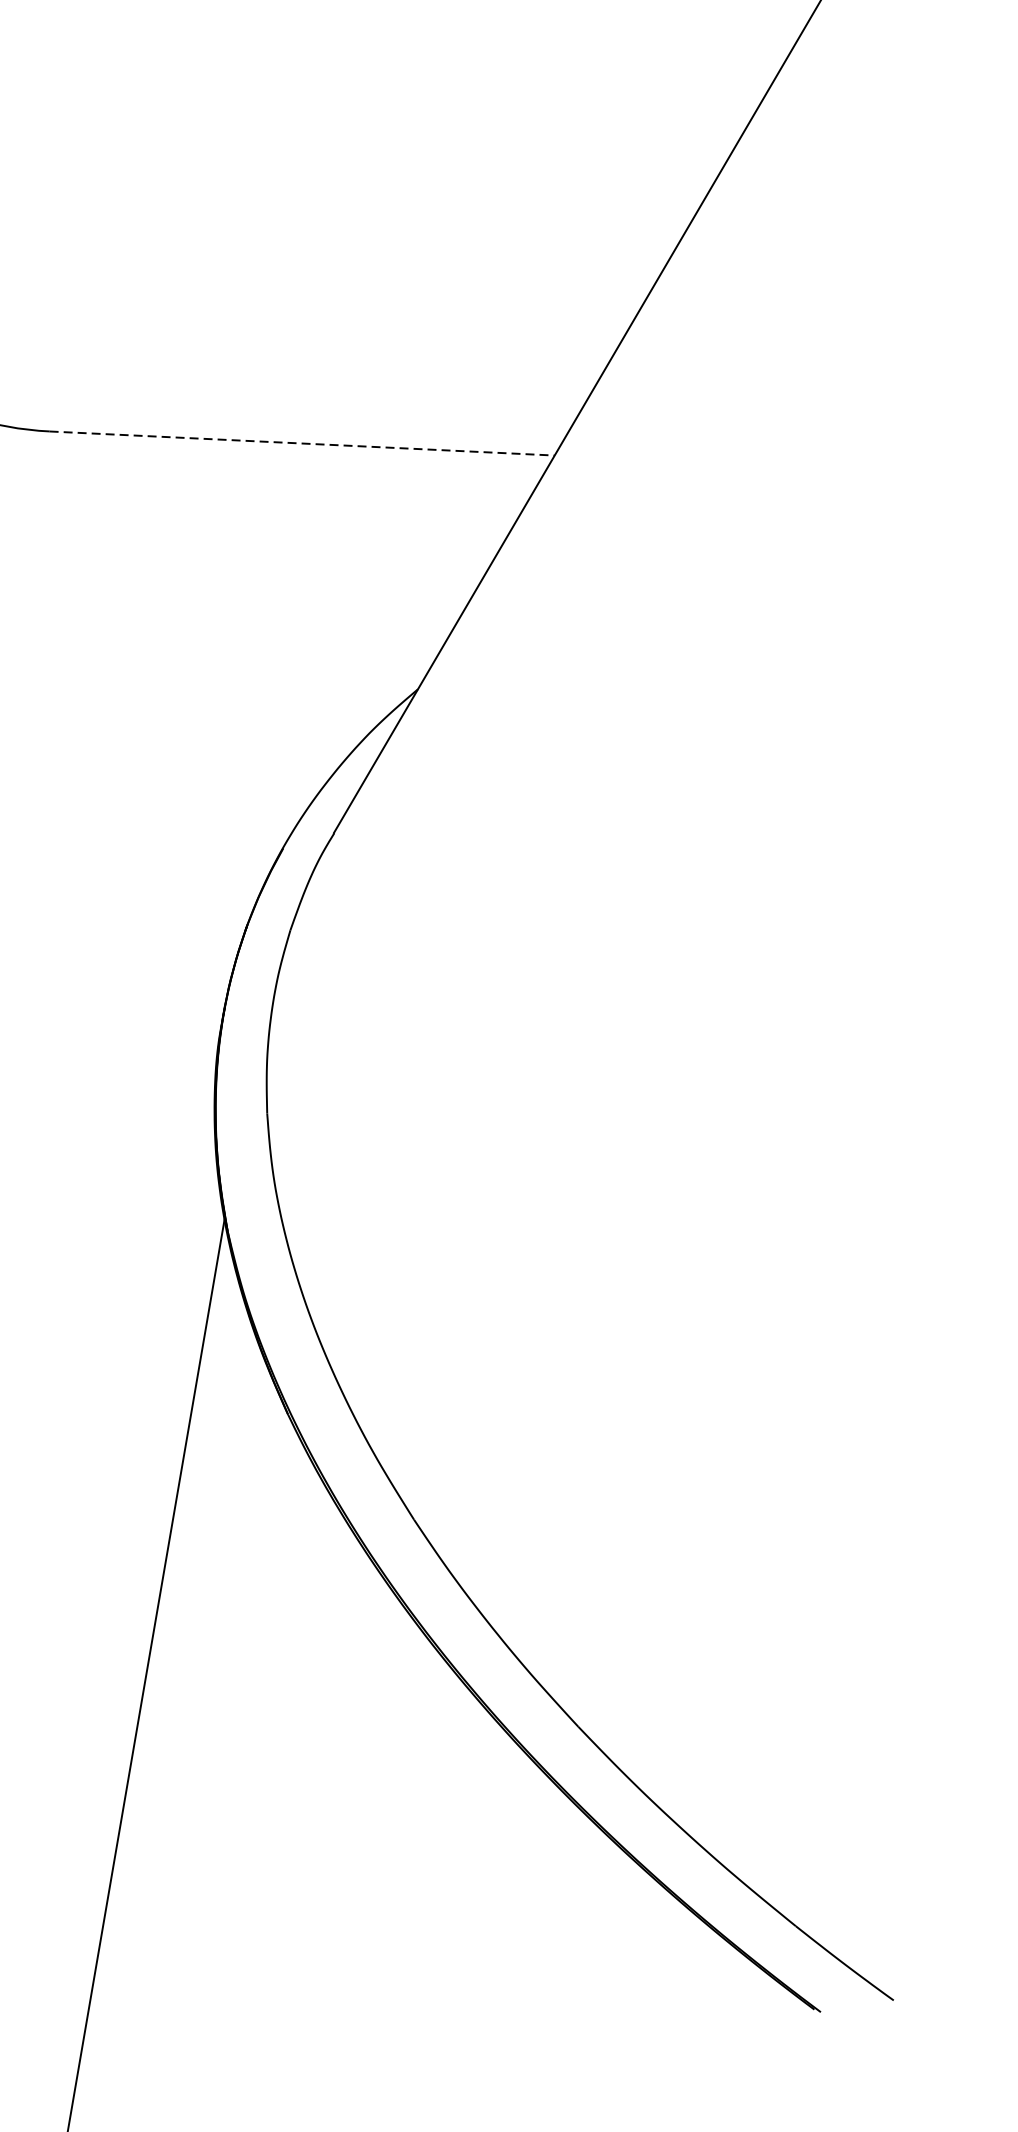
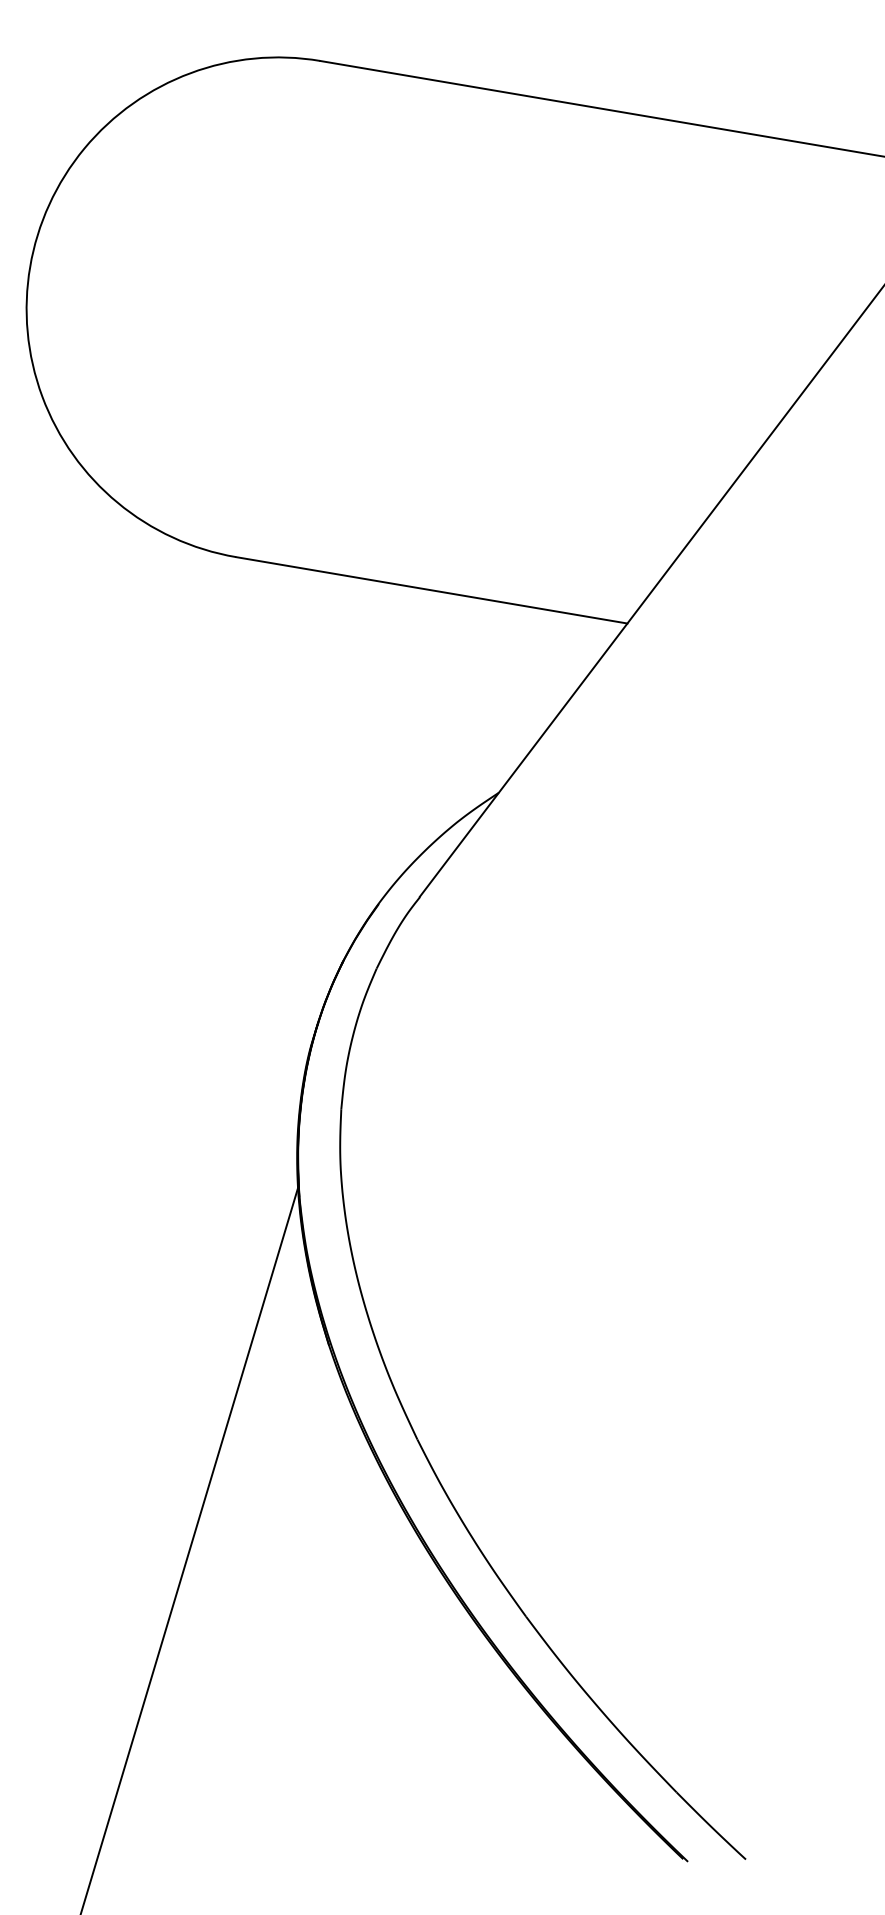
line: (303, 443) -> (432, 590), dashed -> solid

